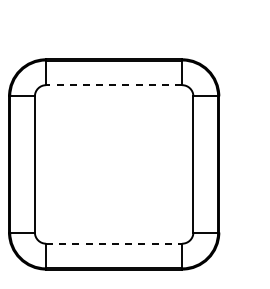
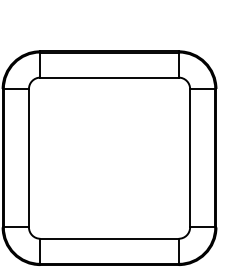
line: (113, 85) -> (108, 77), dashed -> solid
line: (114, 243) -> (109, 238), dashed -> solid

